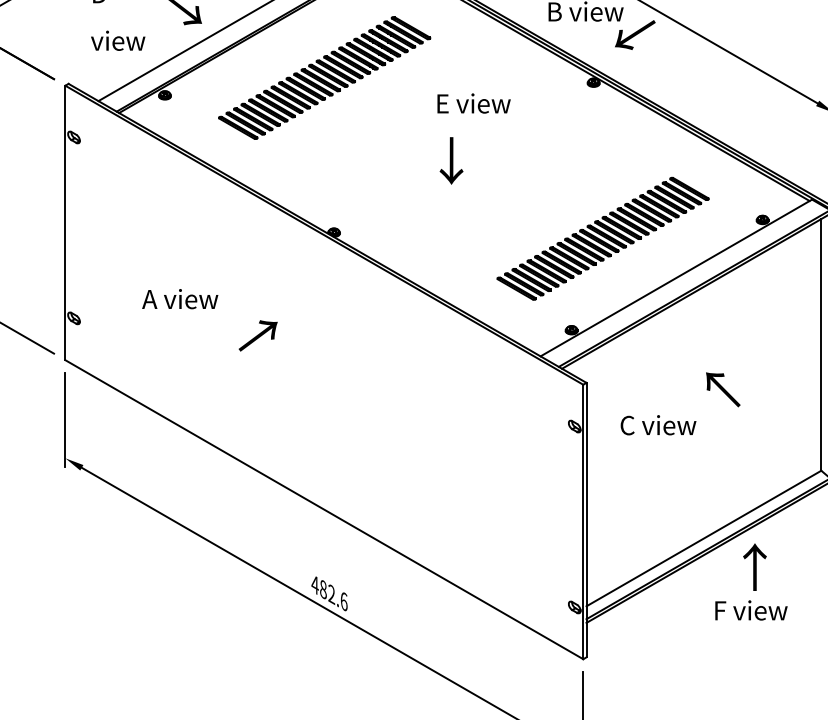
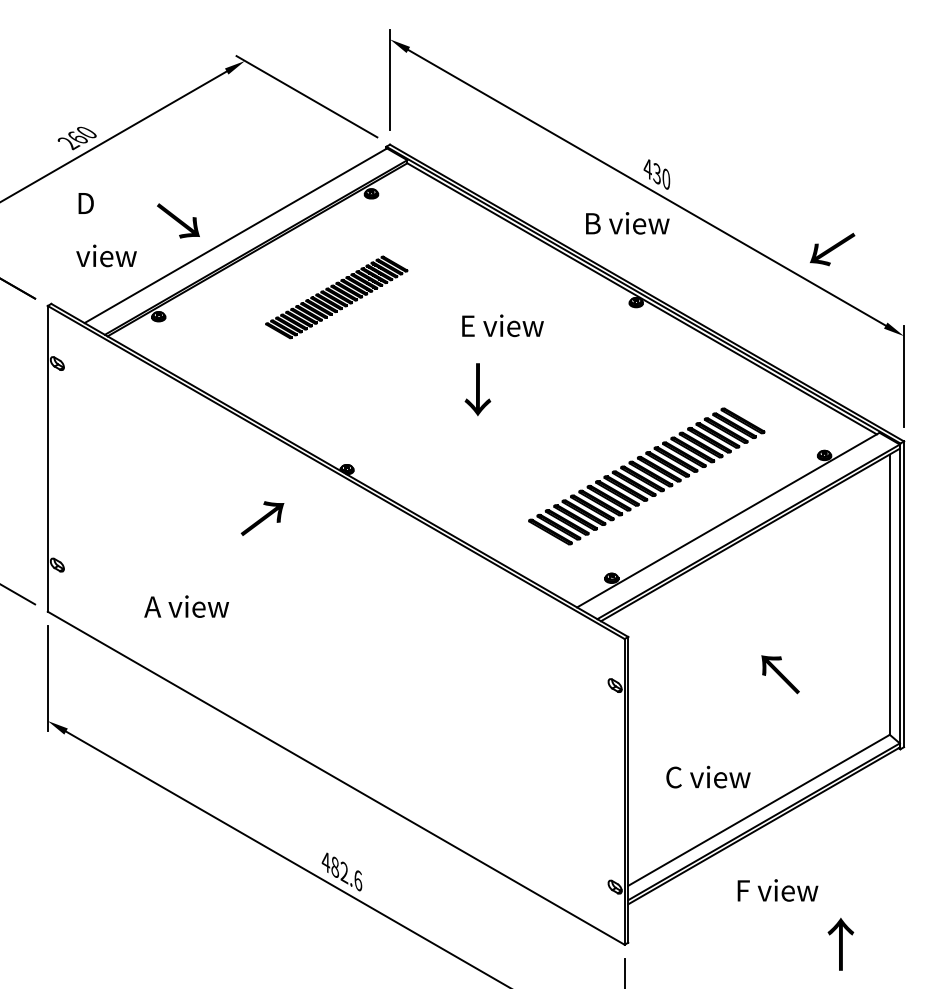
text: (635, 35) -> (832, 249), moved
part: (324, 78) -> (336, 297), size x0.6
text: (180, 298) -> (186, 606), moved
text: (258, 335) -> (262, 518), moved
text: (723, 389) -> (780, 674), moved
text: (658, 424) -> (708, 776), moved
text: (754, 566) -> (840, 943), moved
text: (751, 610) -> (777, 890), moved

